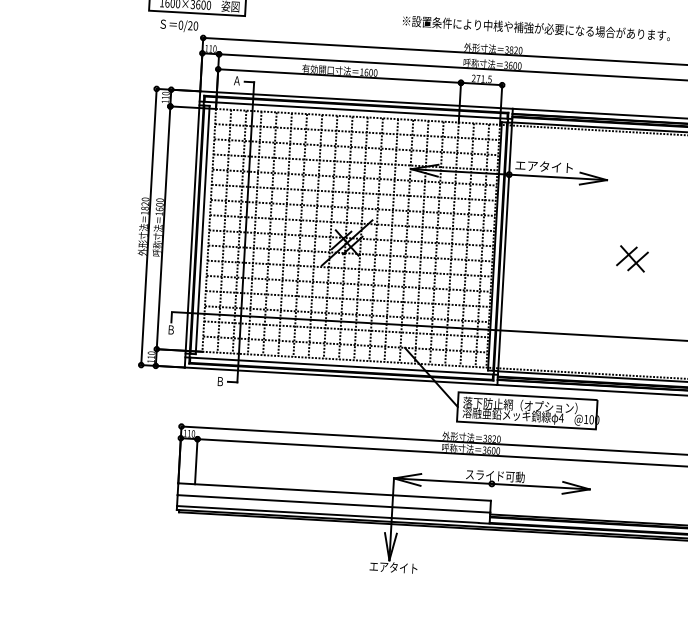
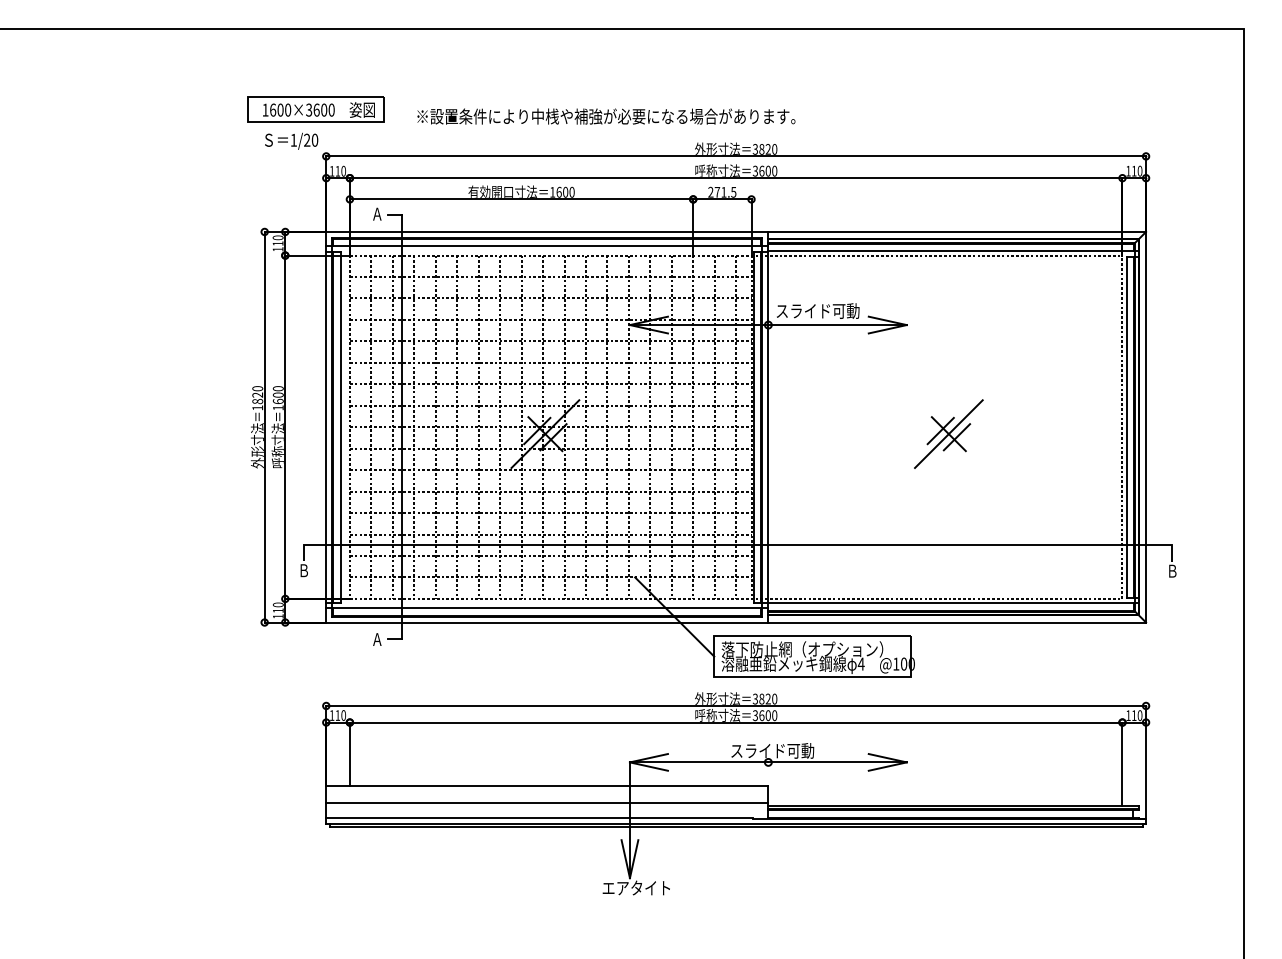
text: (180, 24) -> (293, 139), 0/20 -> 1/20
text: (536, 28) -> (606, 116), moved
text: (544, 166) -> (817, 310), エアタイト -> スライド可動
line: (632, 259) -> (948, 434), added
text: (220, 381) -> (377, 639), Ｂ -> Ａ

